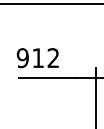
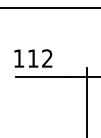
text: (22, 58) -> (18, 58), 912 -> 112

